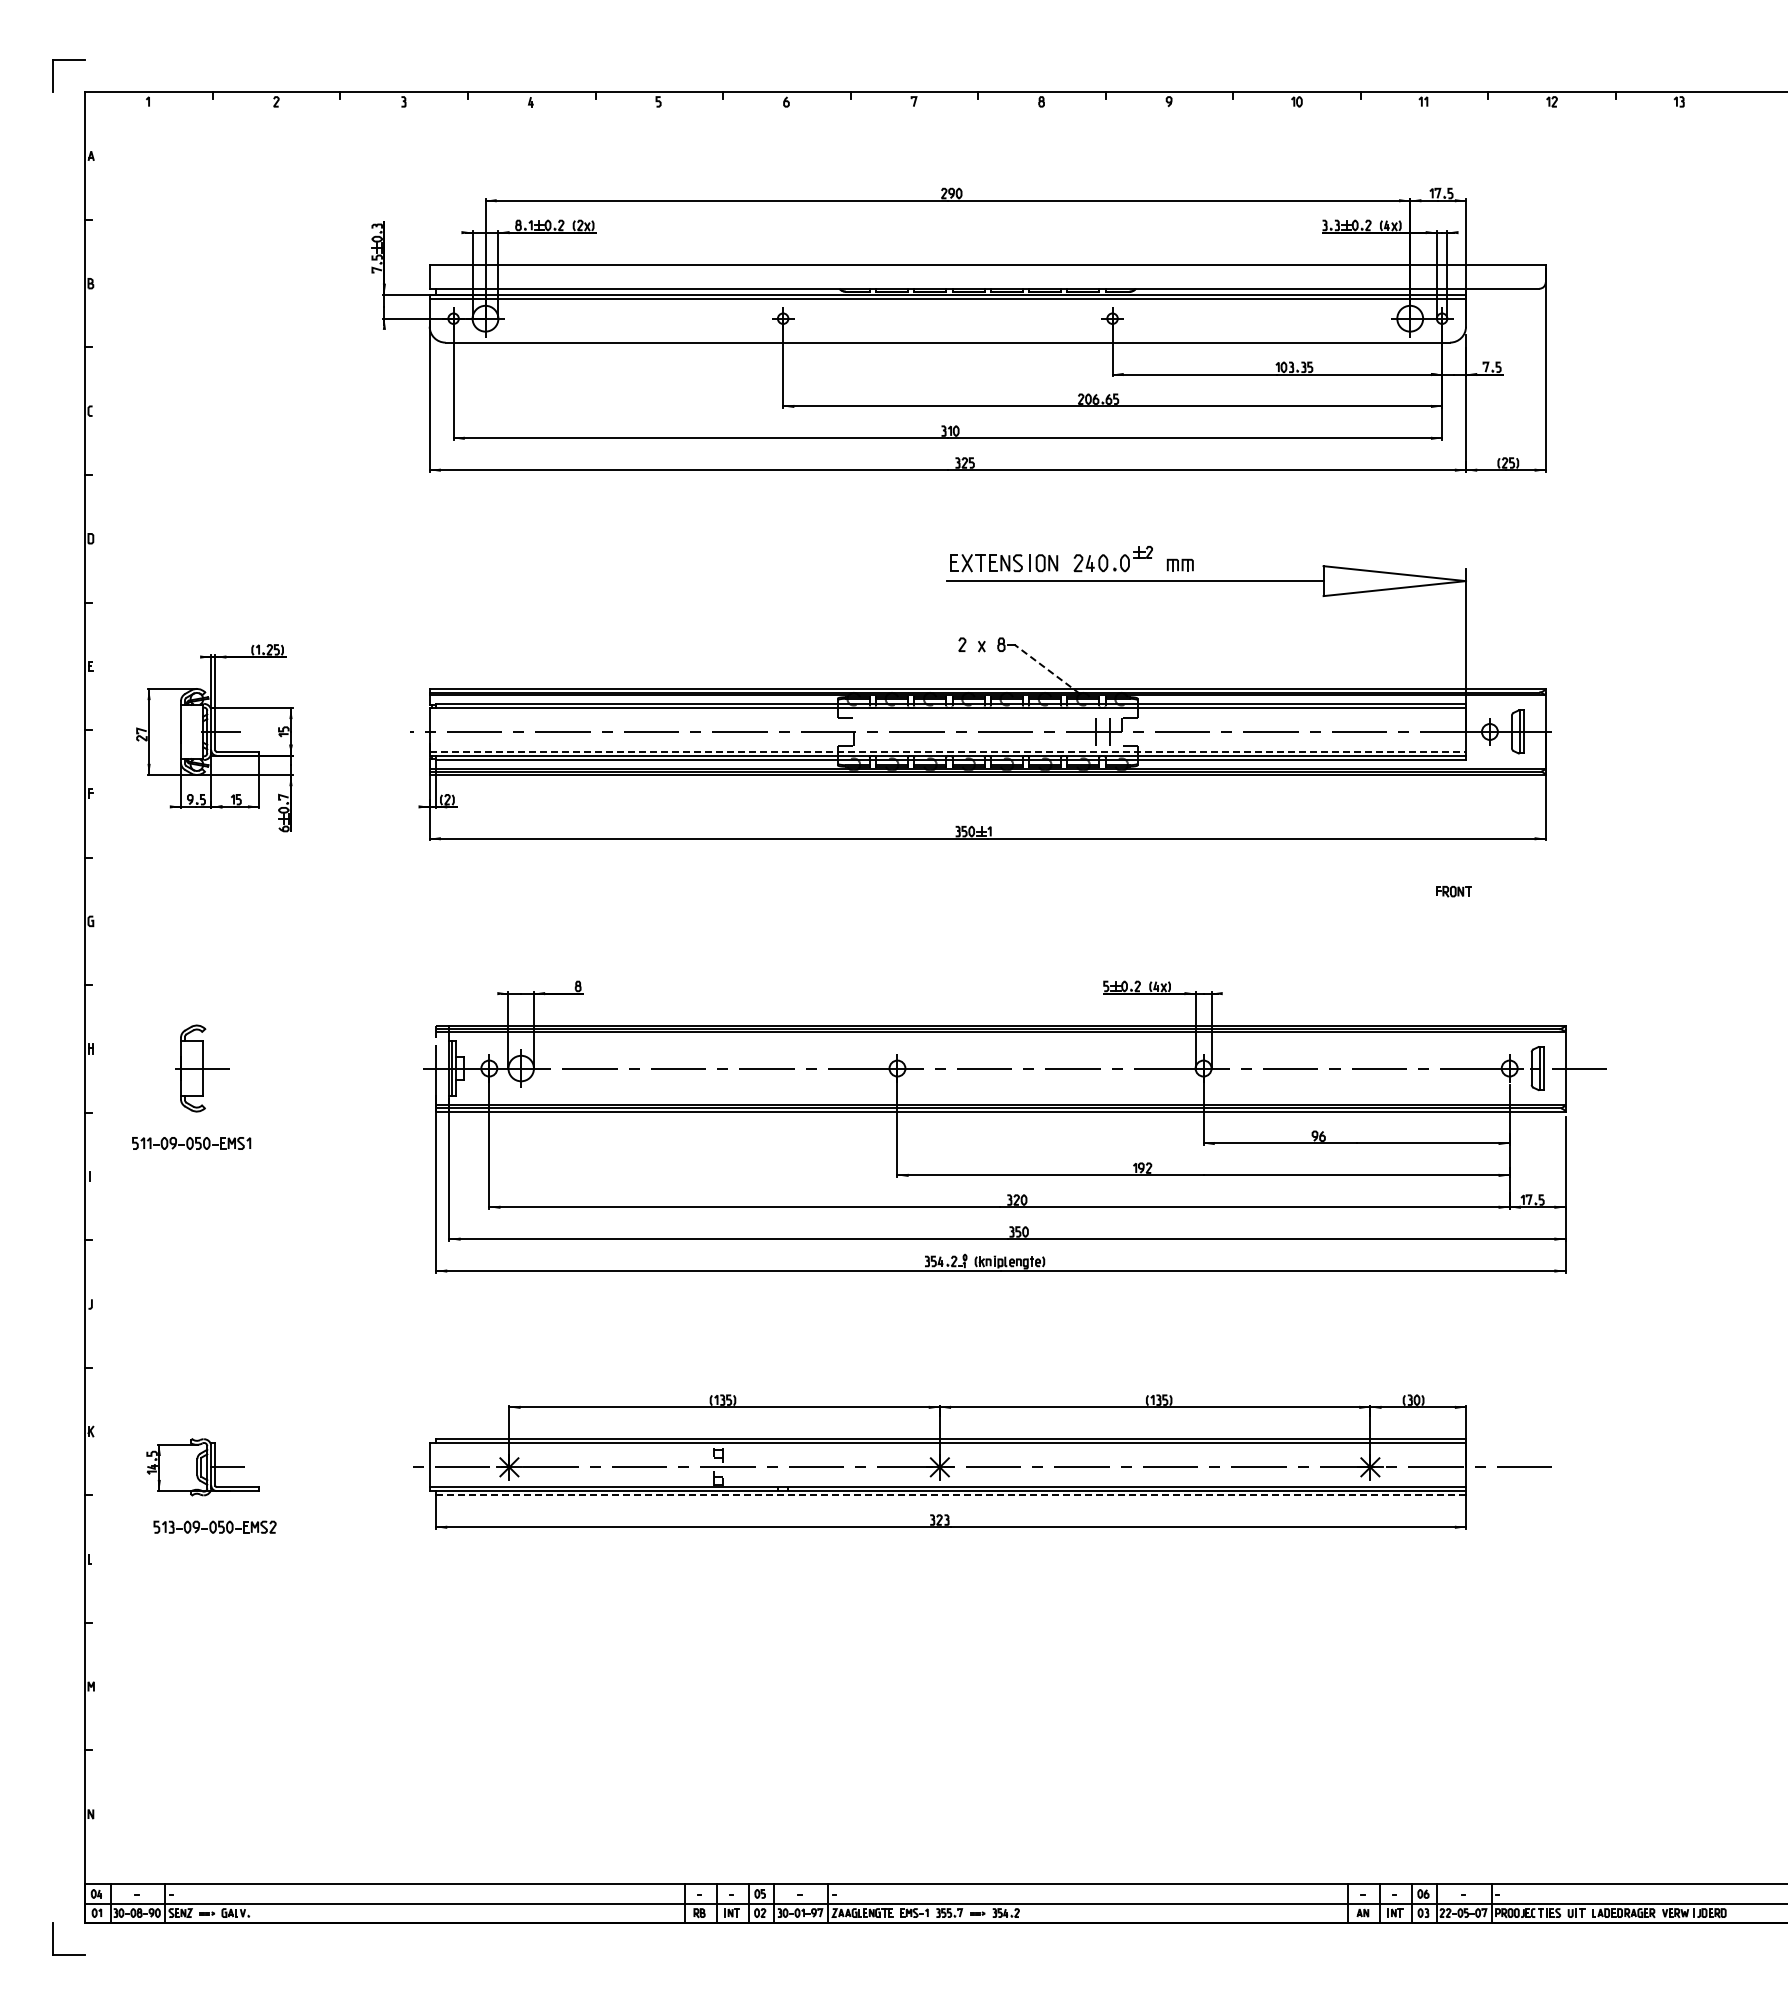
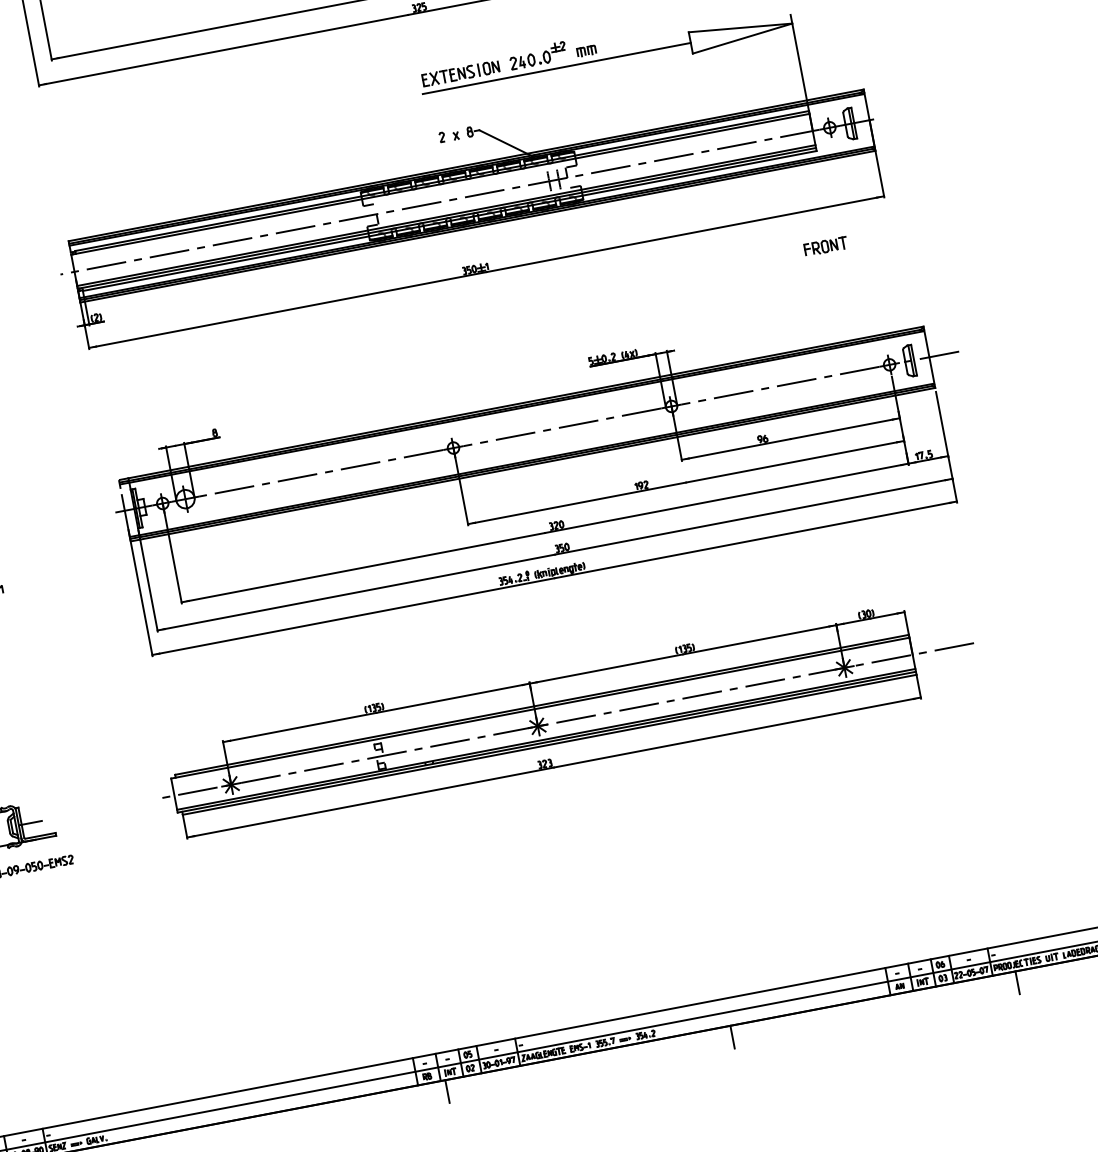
line: (1047, 669) -> (506, 143), dashed -> solid
line: (948, 751) -> (446, 215), dashed -> solid
part: (1453, 891) -> (825, 246), size x1.67
line: (951, 1495) -> (550, 744), dashed -> solid
line: (723, 1938) -> (447, 1091), added
line: (1123, 1938) -> (732, 1037), added
line: (1523, 1938) -> (1017, 982), added

